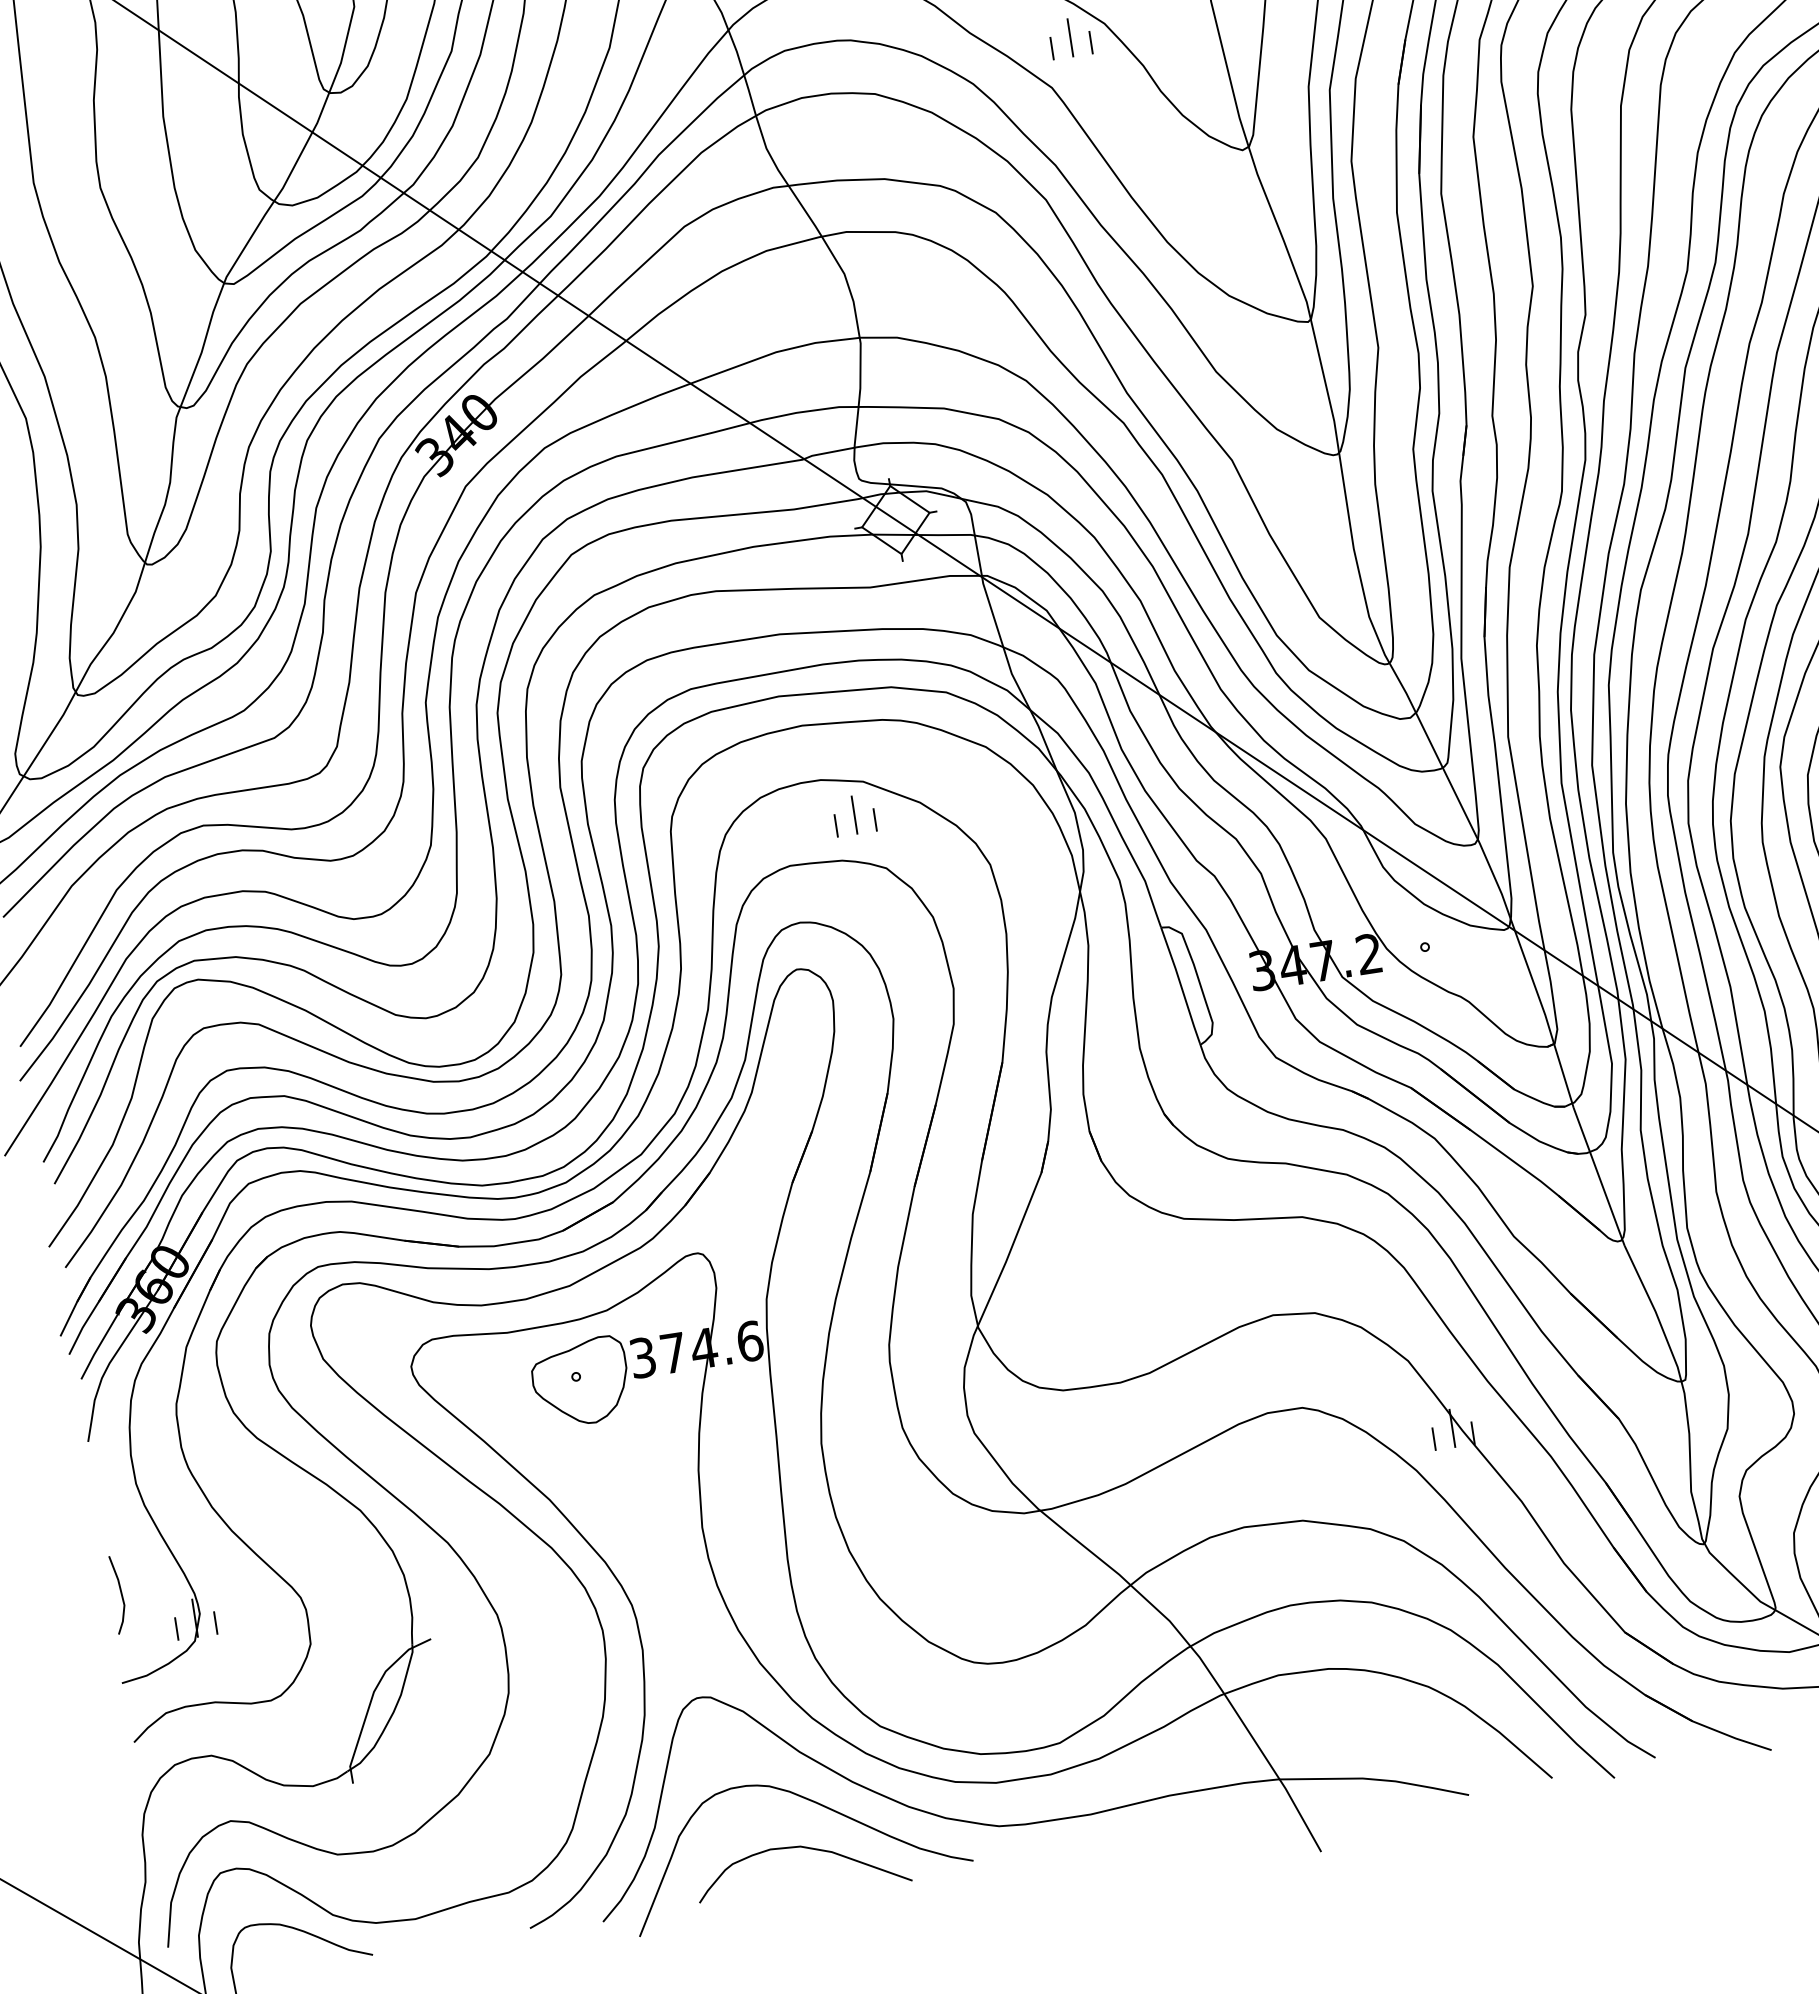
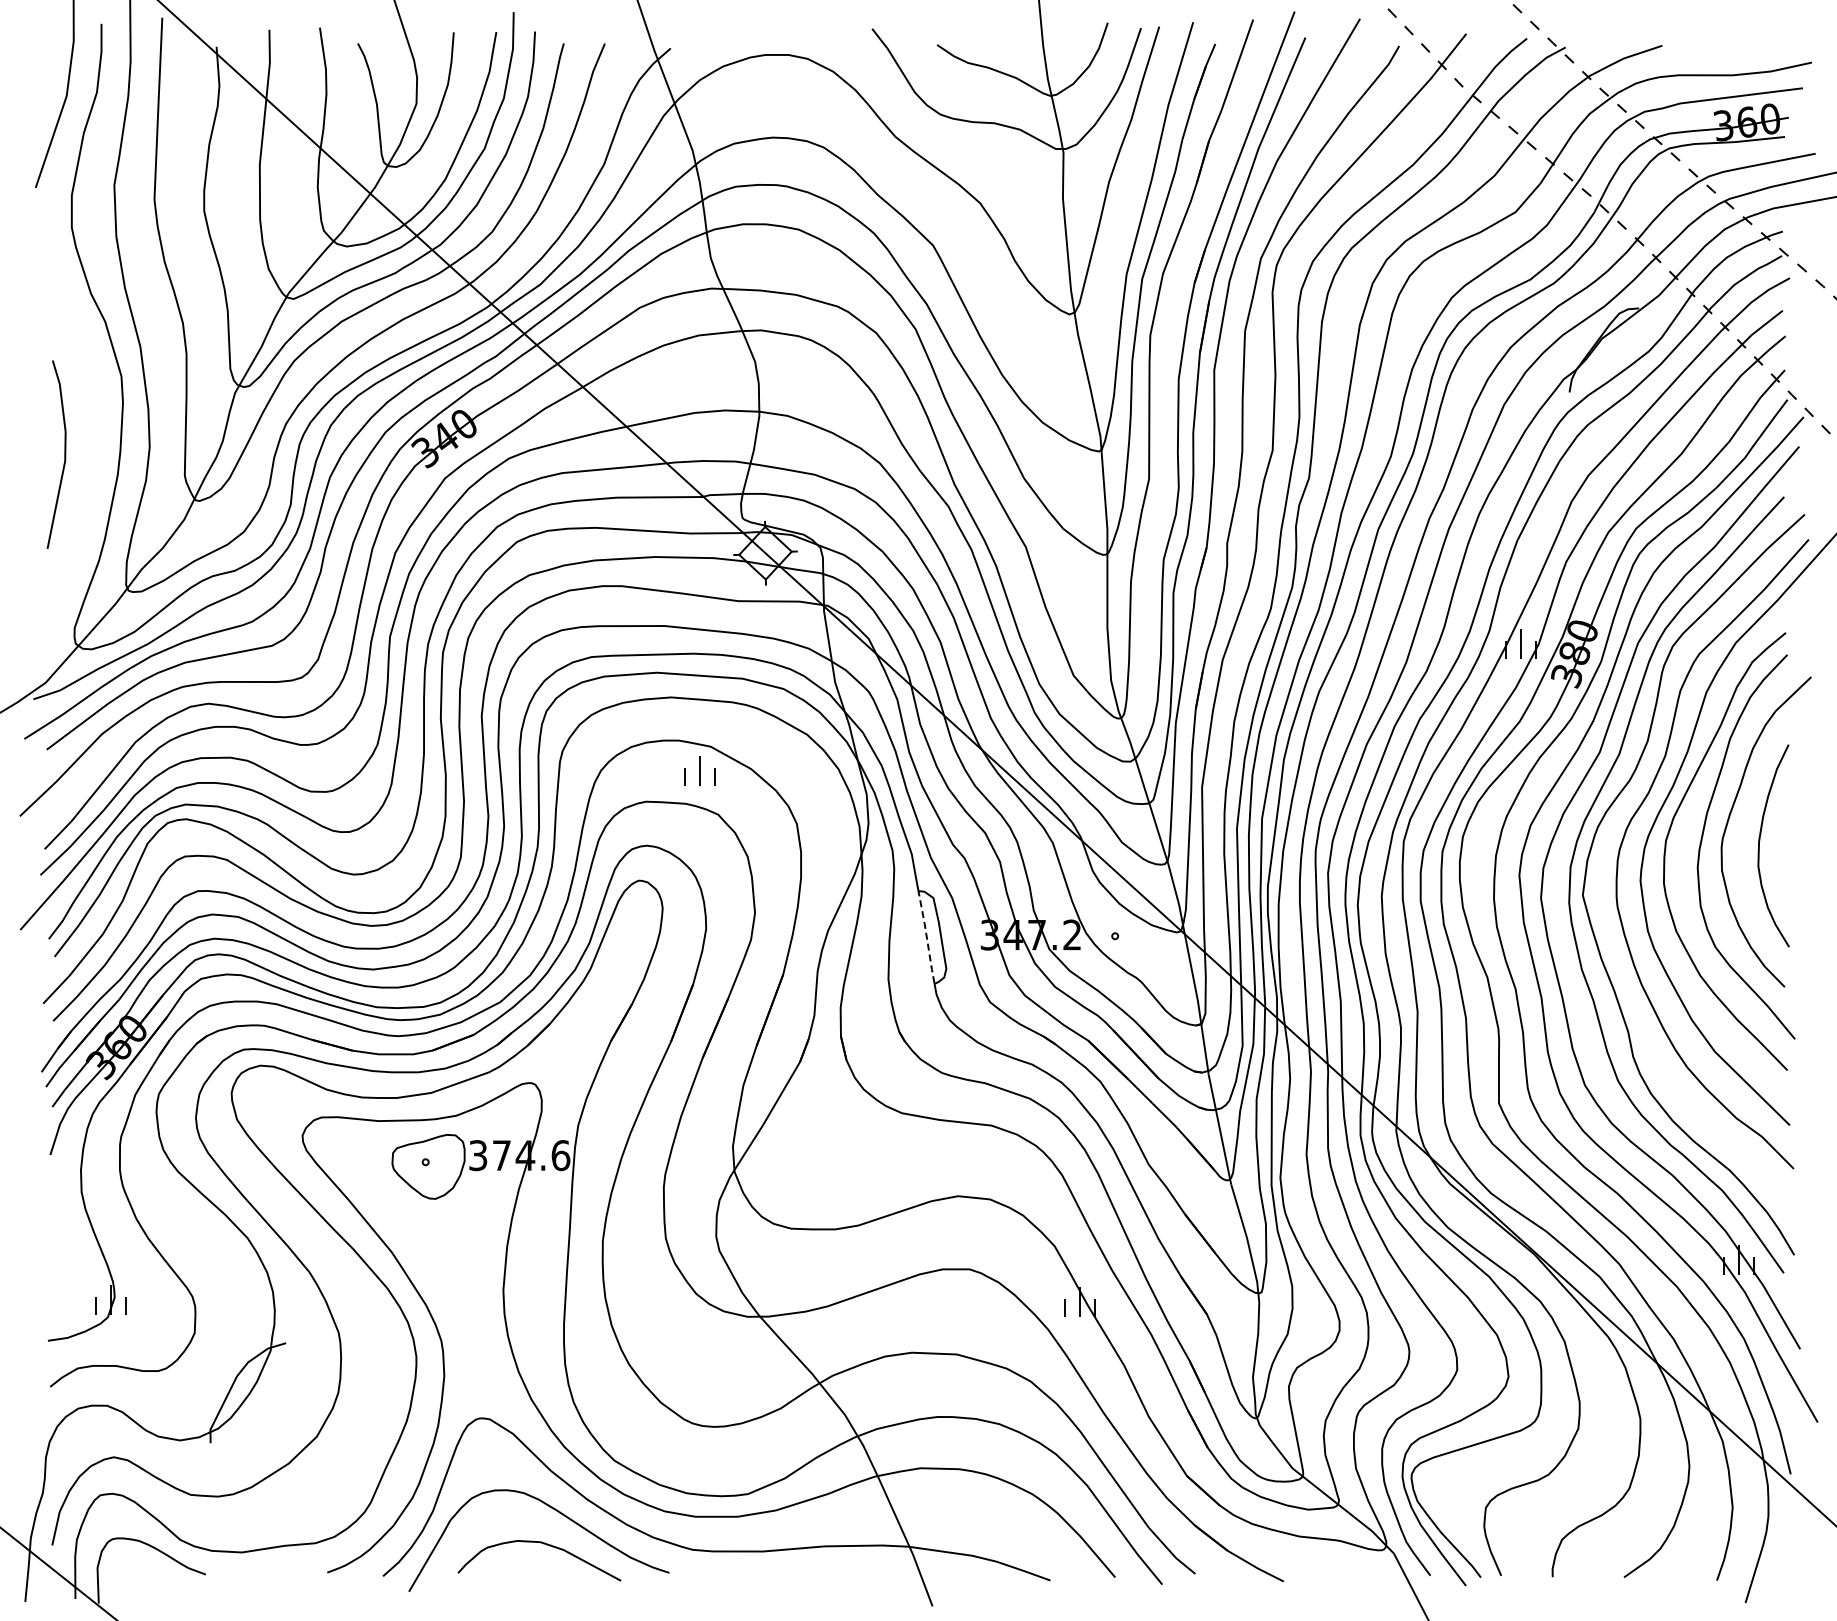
part: (1070, 37) -> (952, 209), removed
line: (1180, 984) -> (926, 936), solid -> dashed
line: (120, 1594) -> (57, 1273), removed

